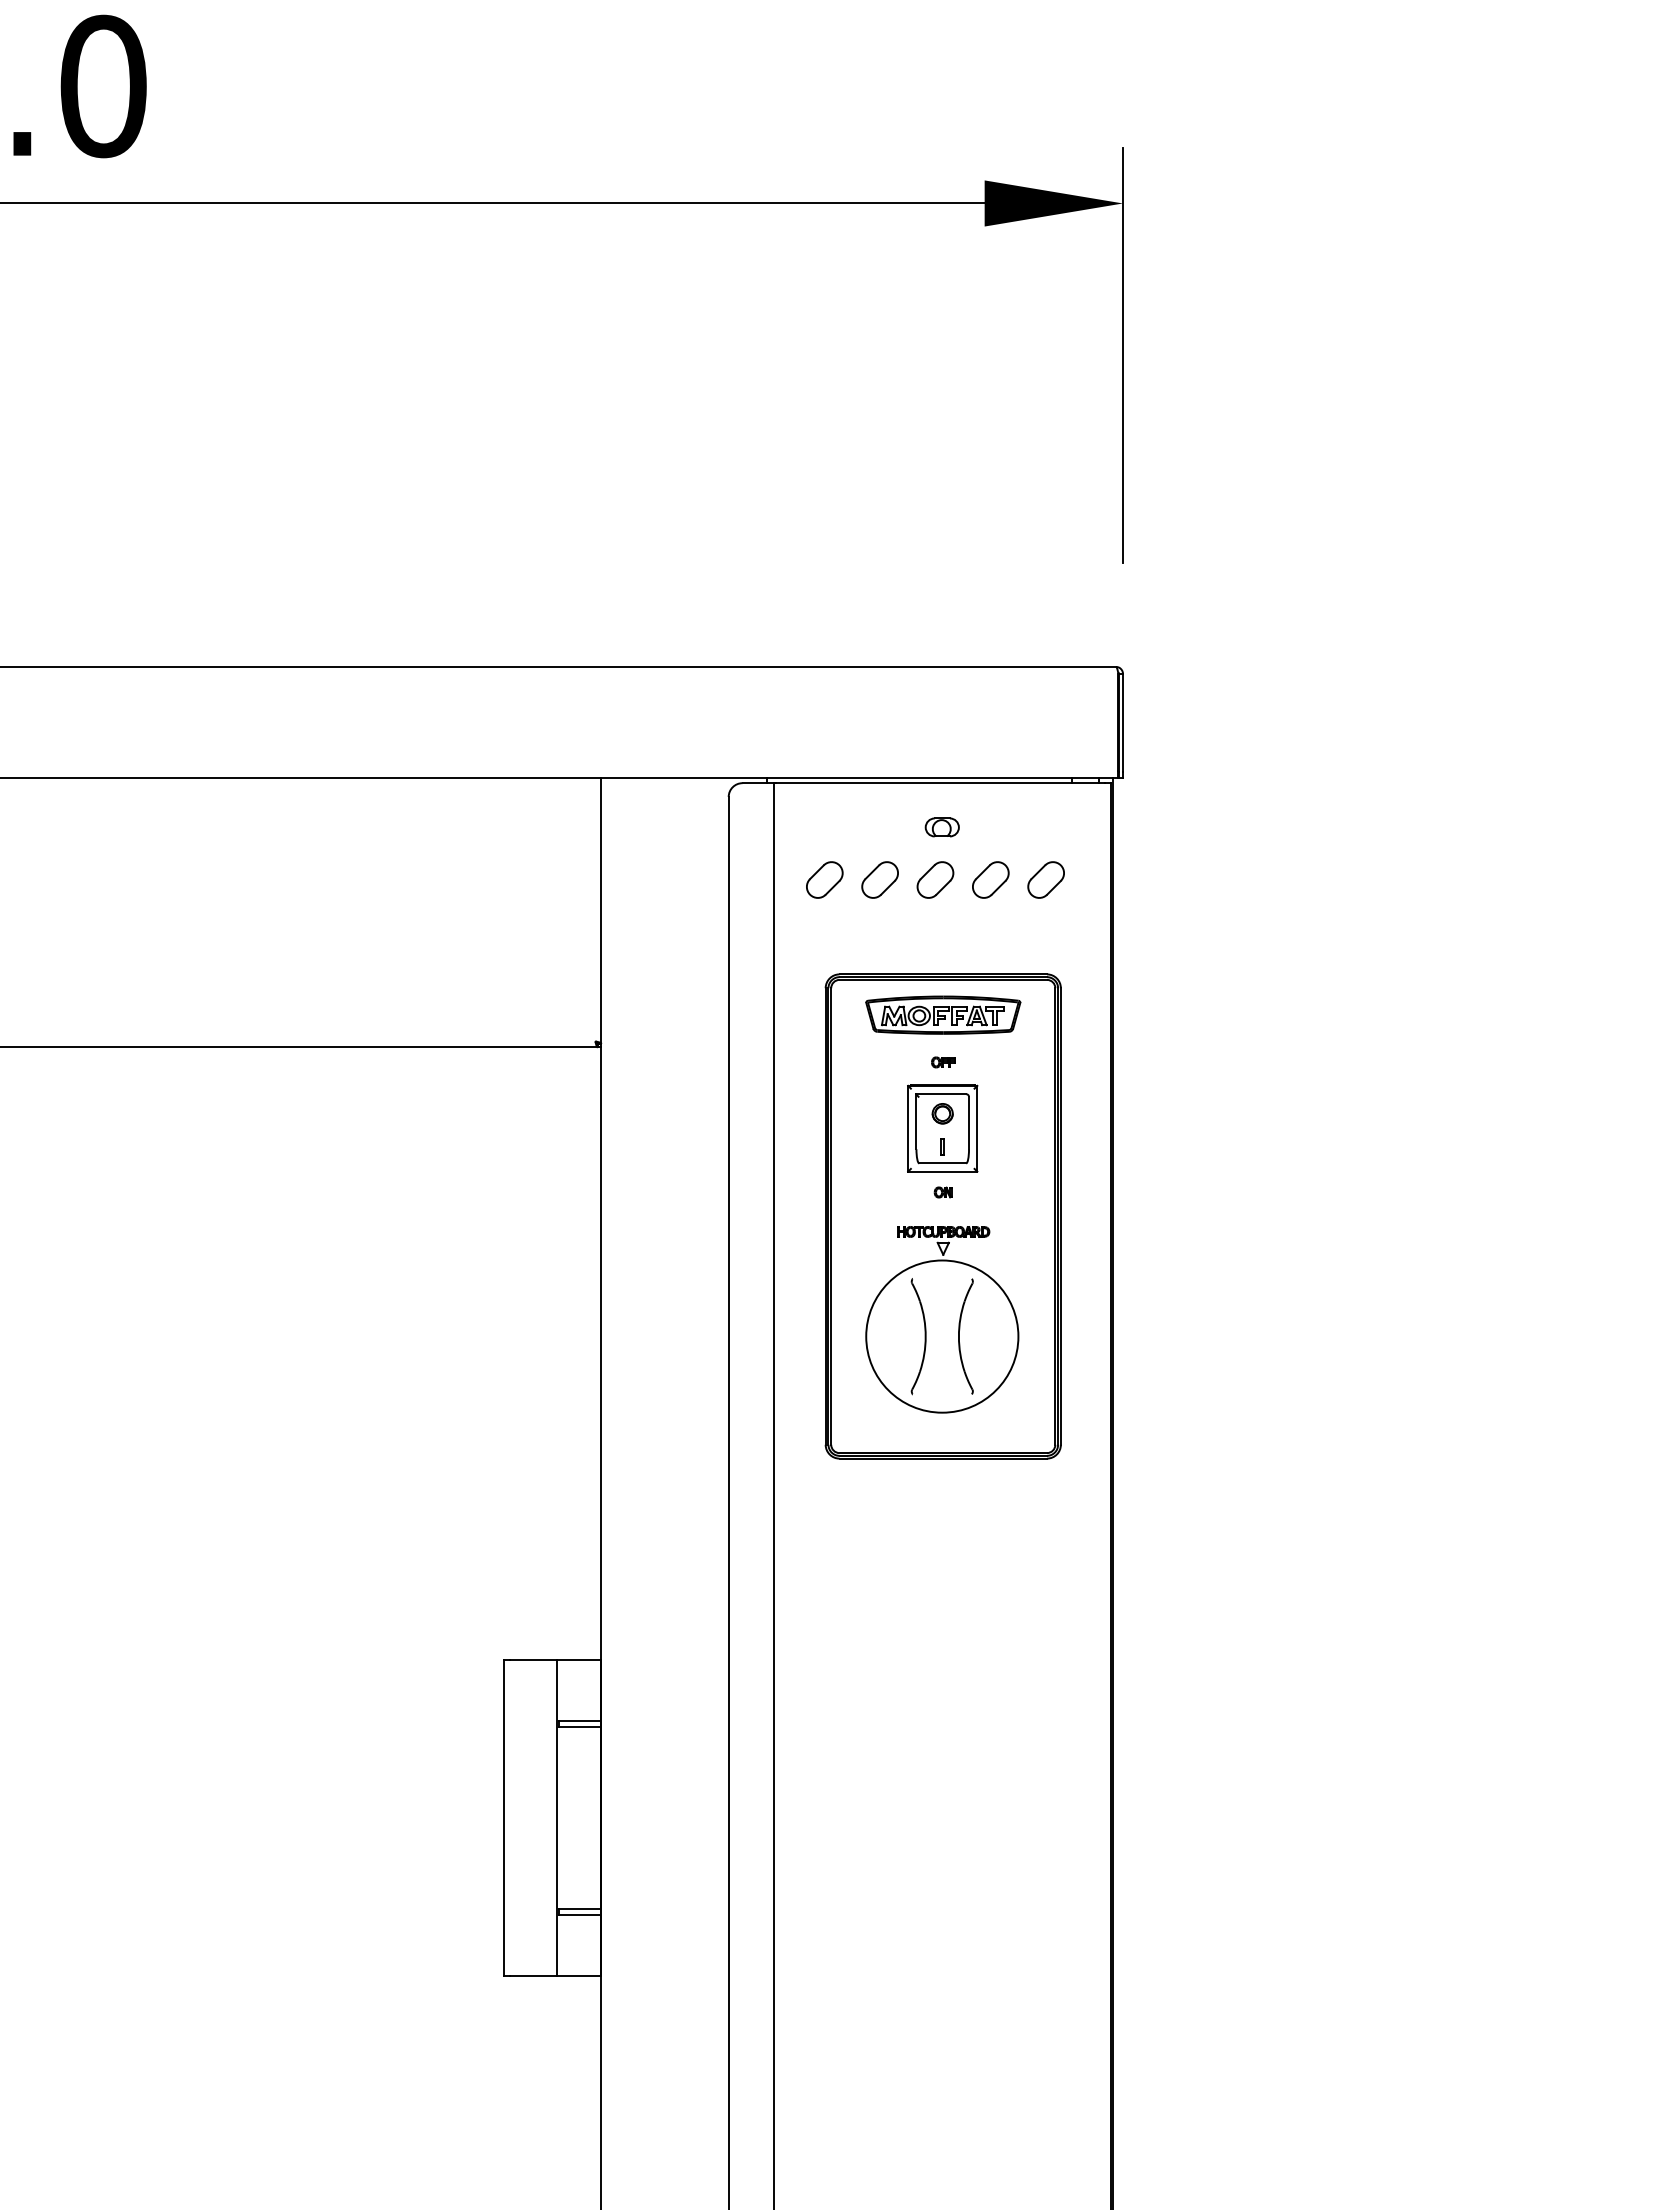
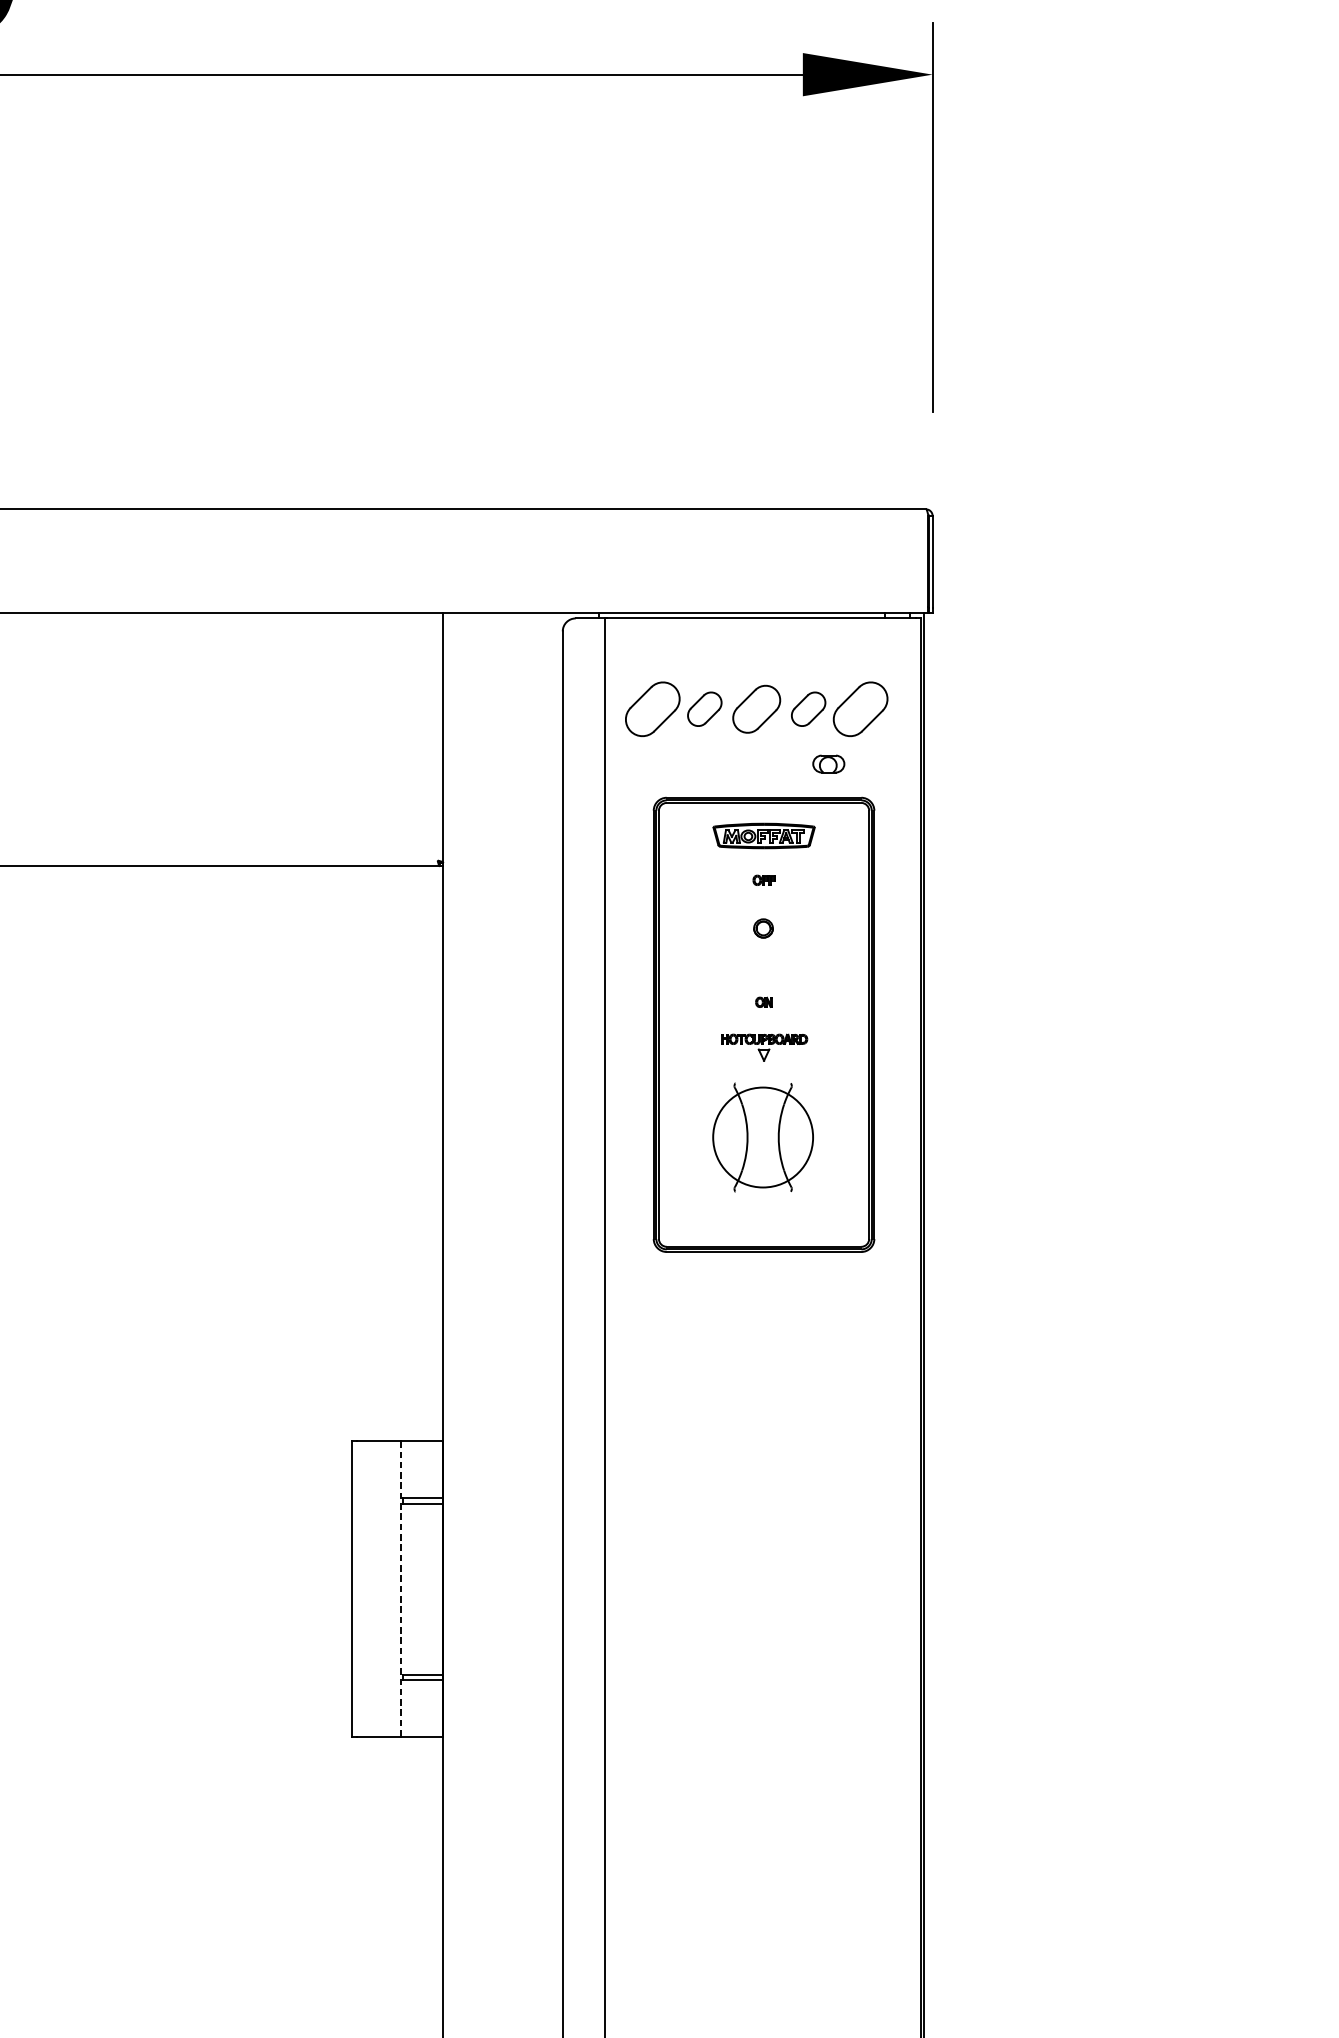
part: (941, 827) -> (828, 764), moved
part: (824, 879) -> (652, 708), size x1.6
part: (935, 879) -> (756, 708), size x1.4
part: (1045, 879) -> (859, 708), size x1.6
part: (943, 1014) -> (764, 835), size x0.7
part: (942, 1128) -> (763, 942), removed
circle: (942, 1336) -> (763, 1137), size x0.7
line: (556, 1818) -> (401, 1589), solid -> dashed

